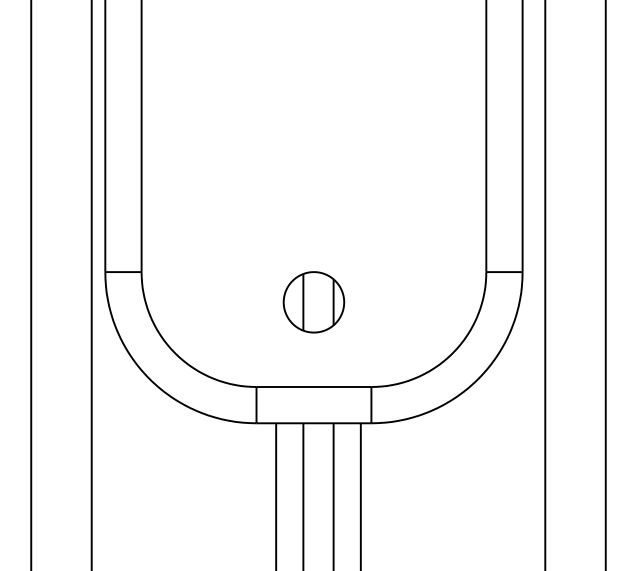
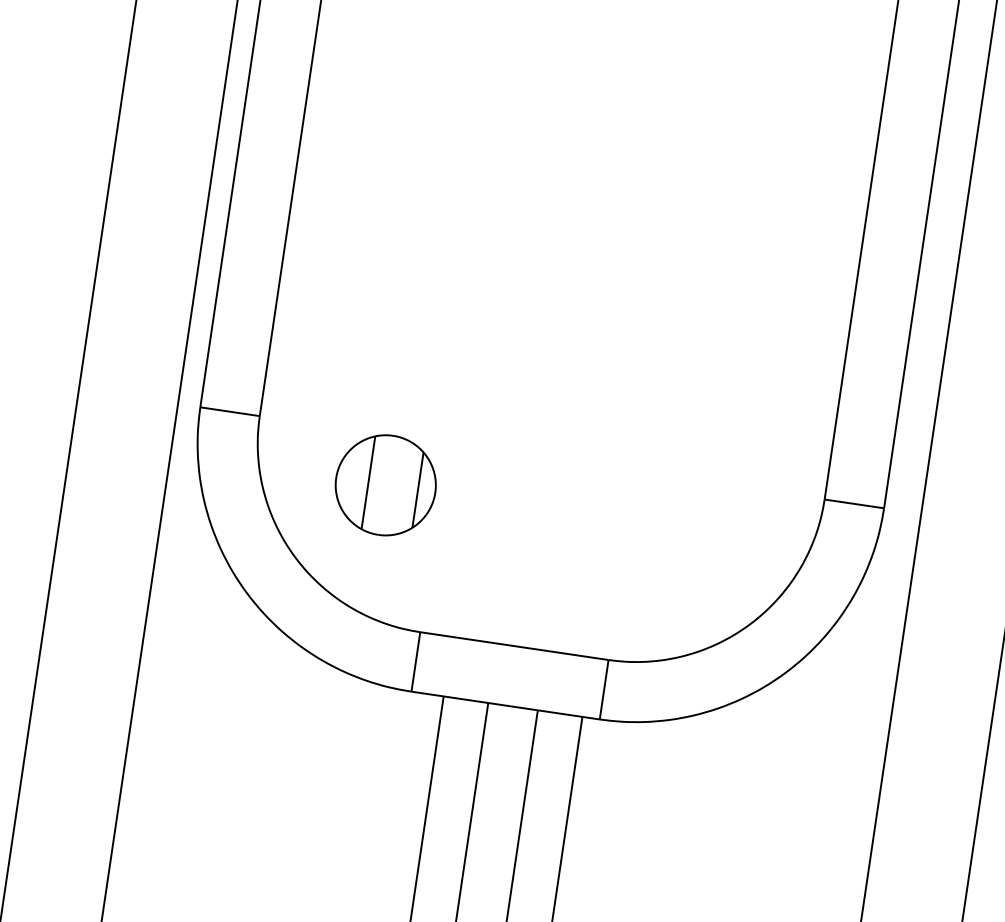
part: (313, 302) -> (384, 485), moved

